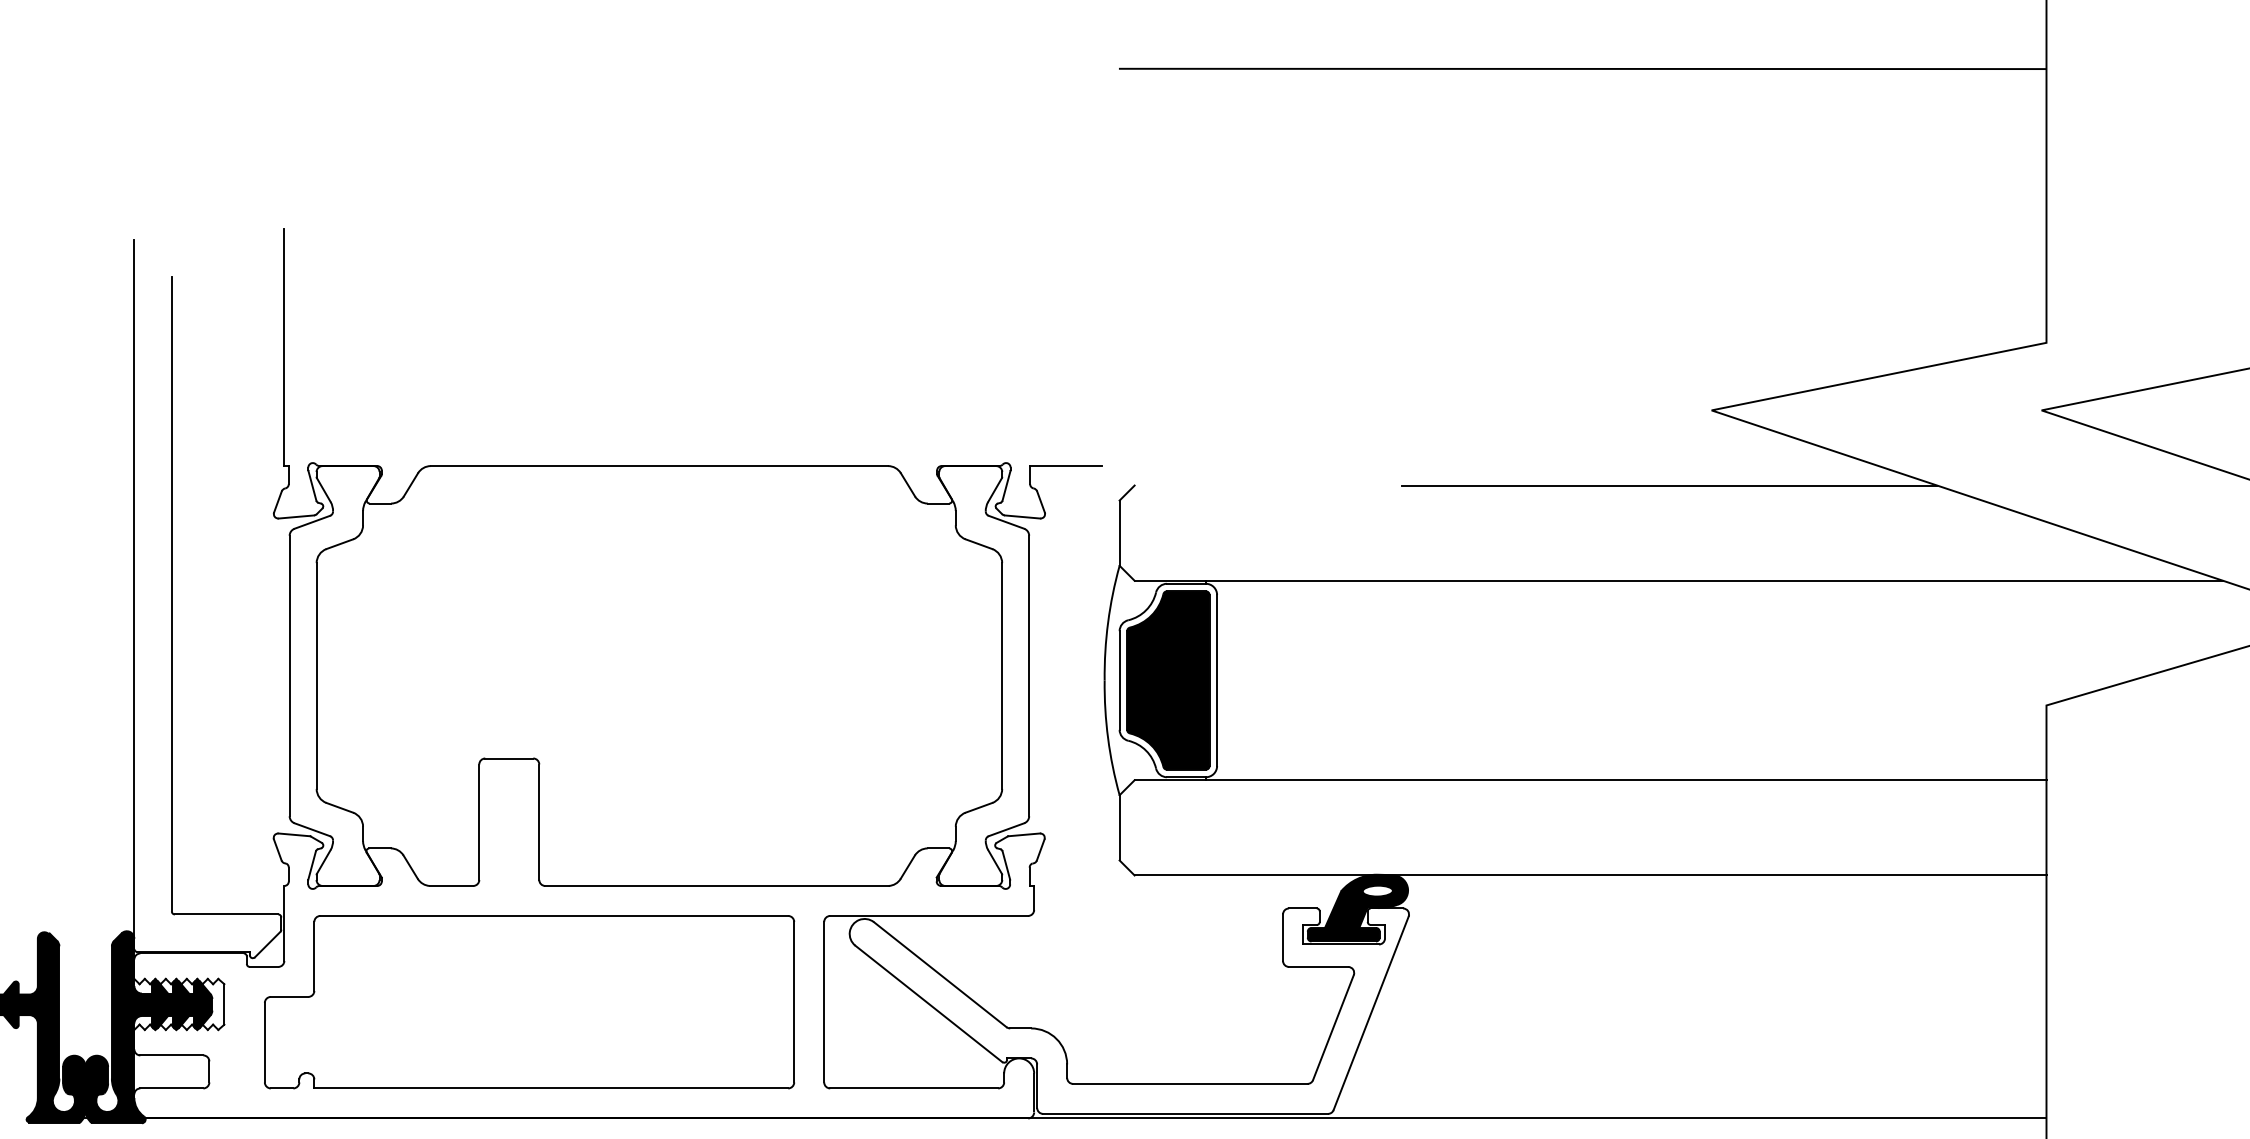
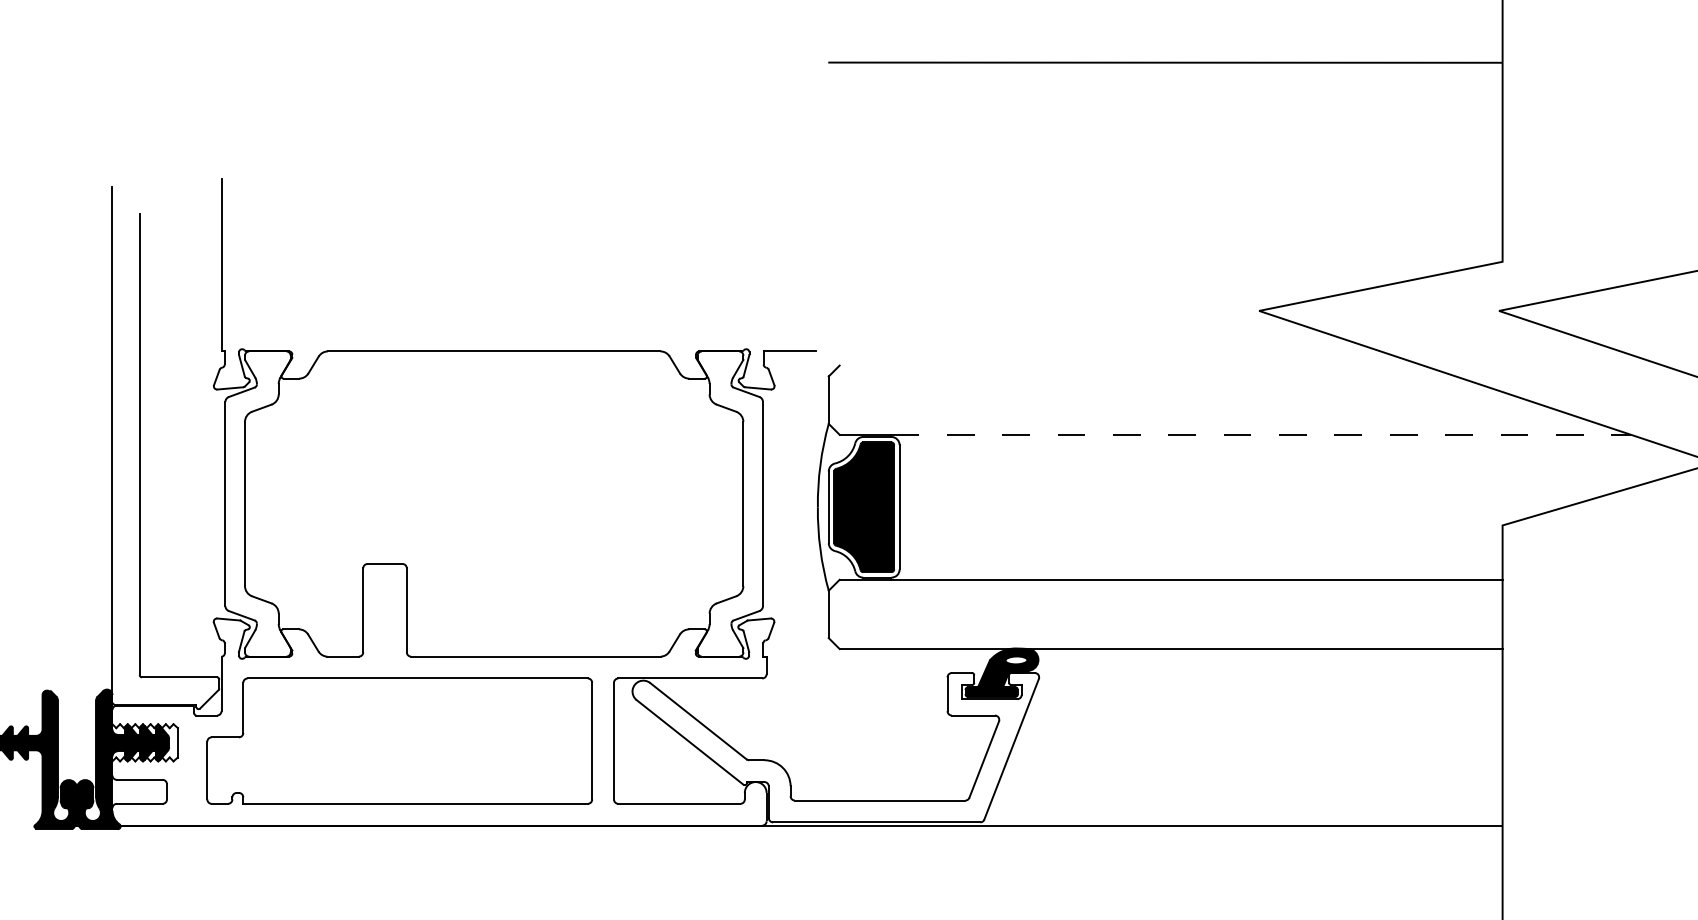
line: (1669, 485) -> (1228, 365), removed
line: (1714, 580) -> (1261, 434), solid -> dashed

